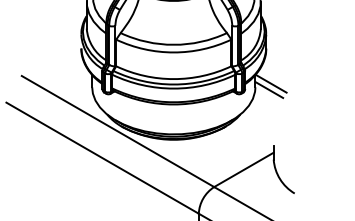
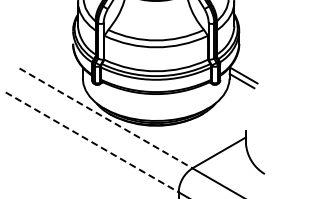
line: (118, 131) -> (106, 118), solid -> dashed
line: (102, 158) -> (92, 142), solid -> dashed

